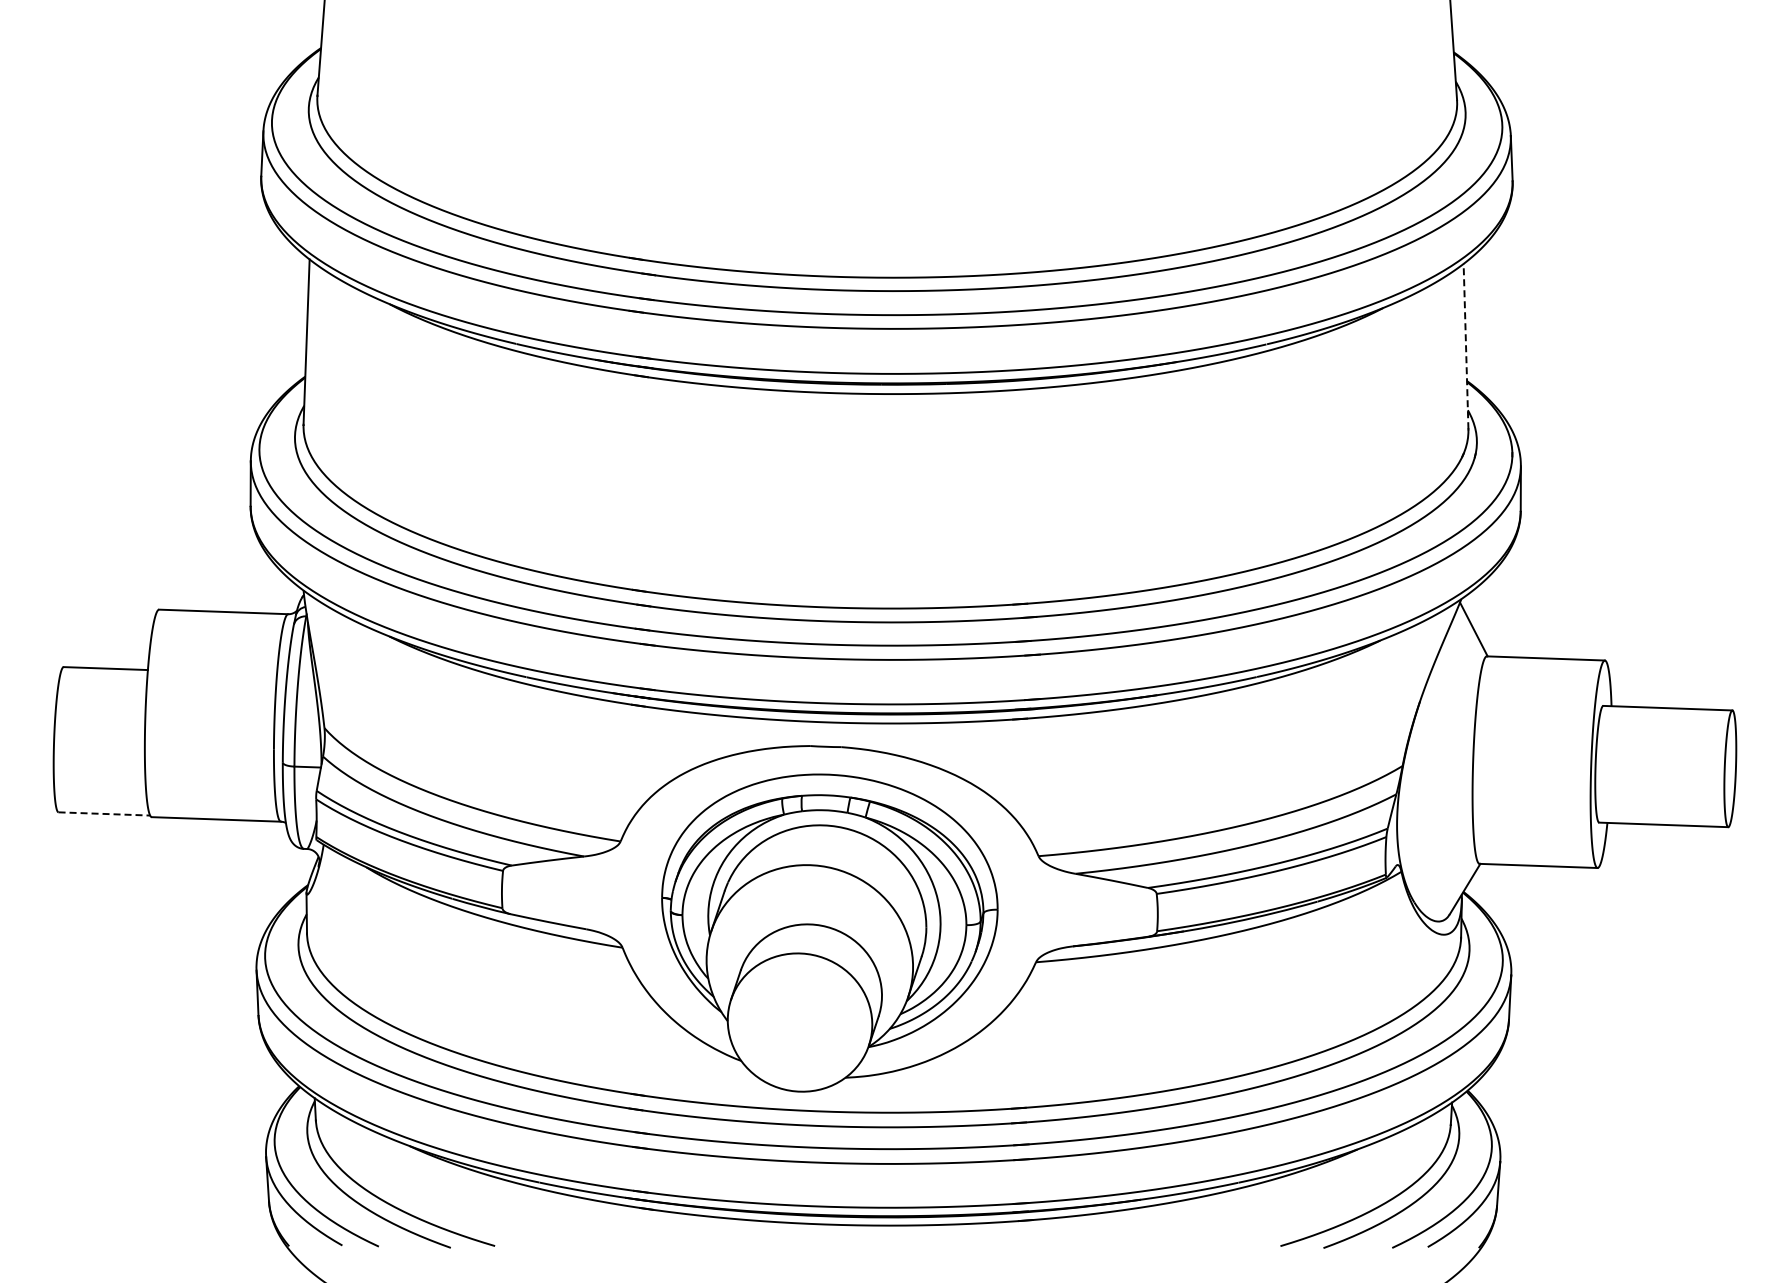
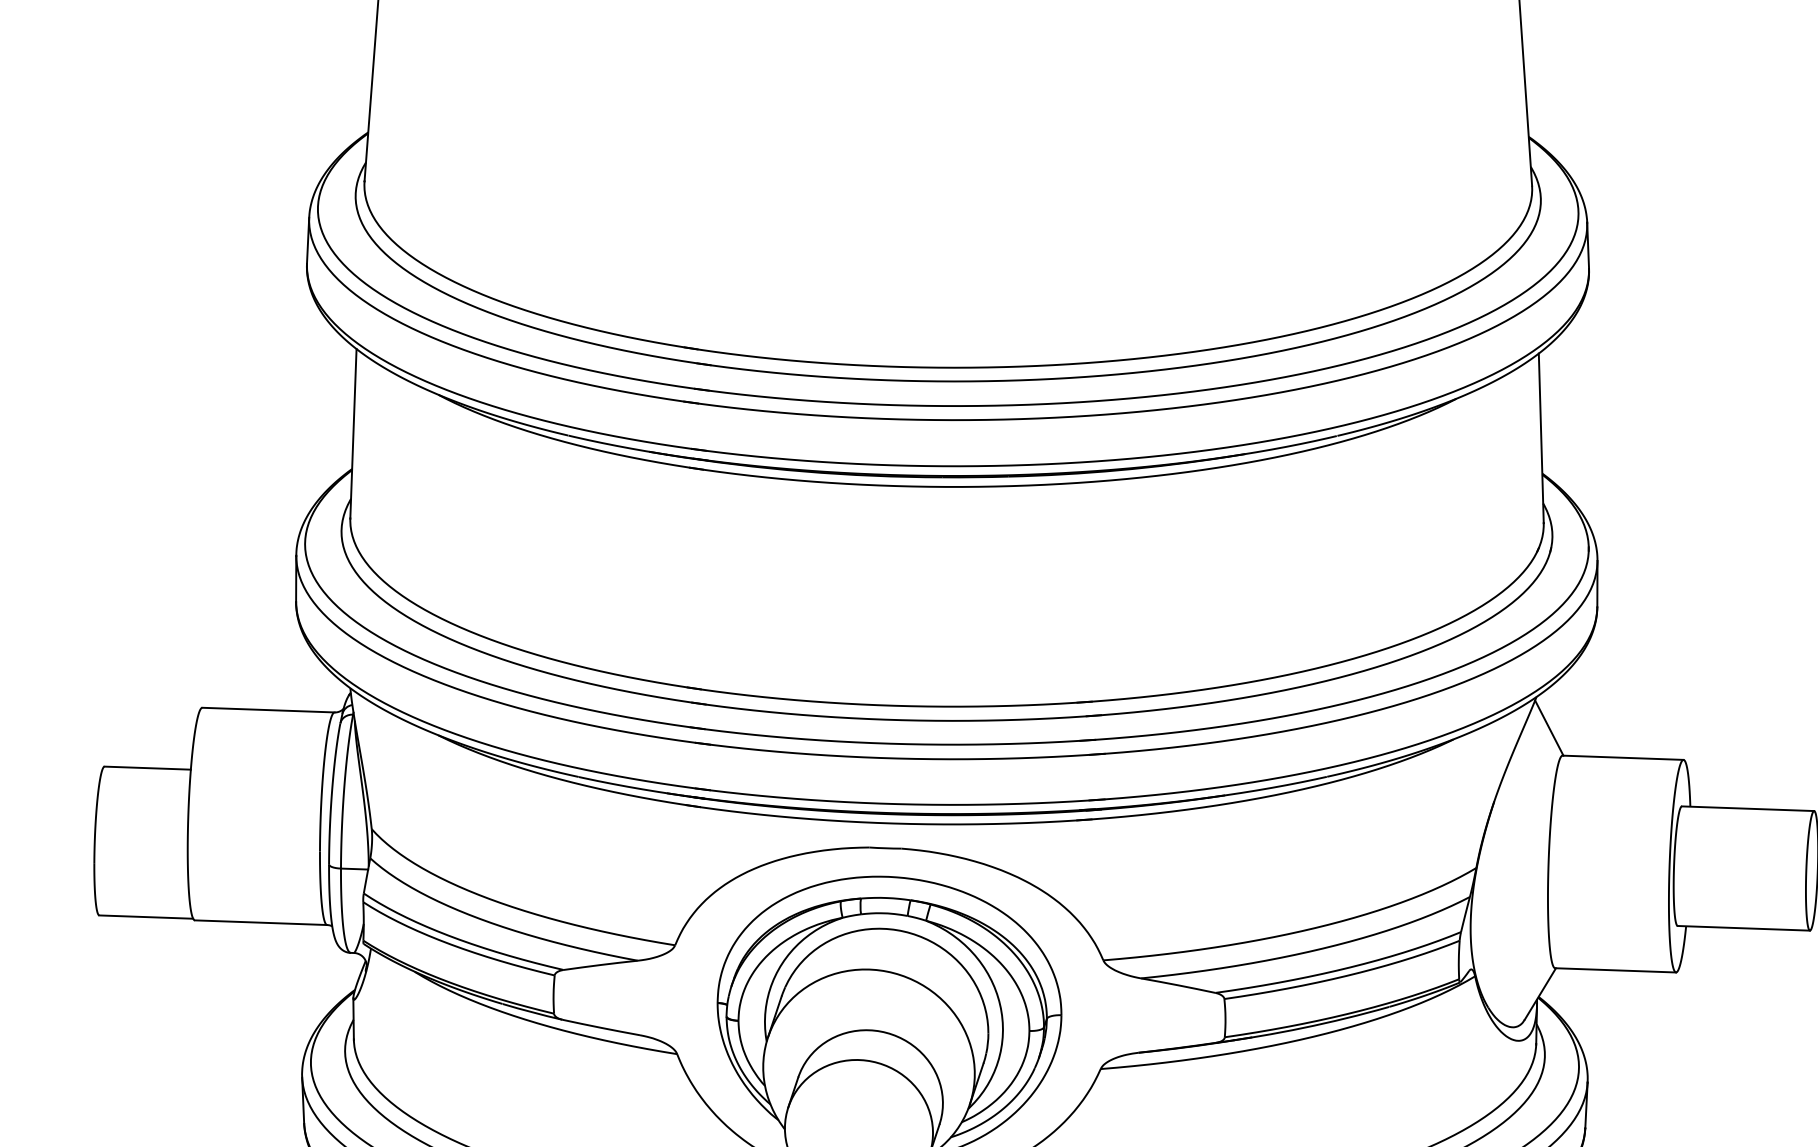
line: (1466, 346) -> (1541, 438), dashed -> solid
line: (104, 813) -> (146, 916), dashed -> solid

